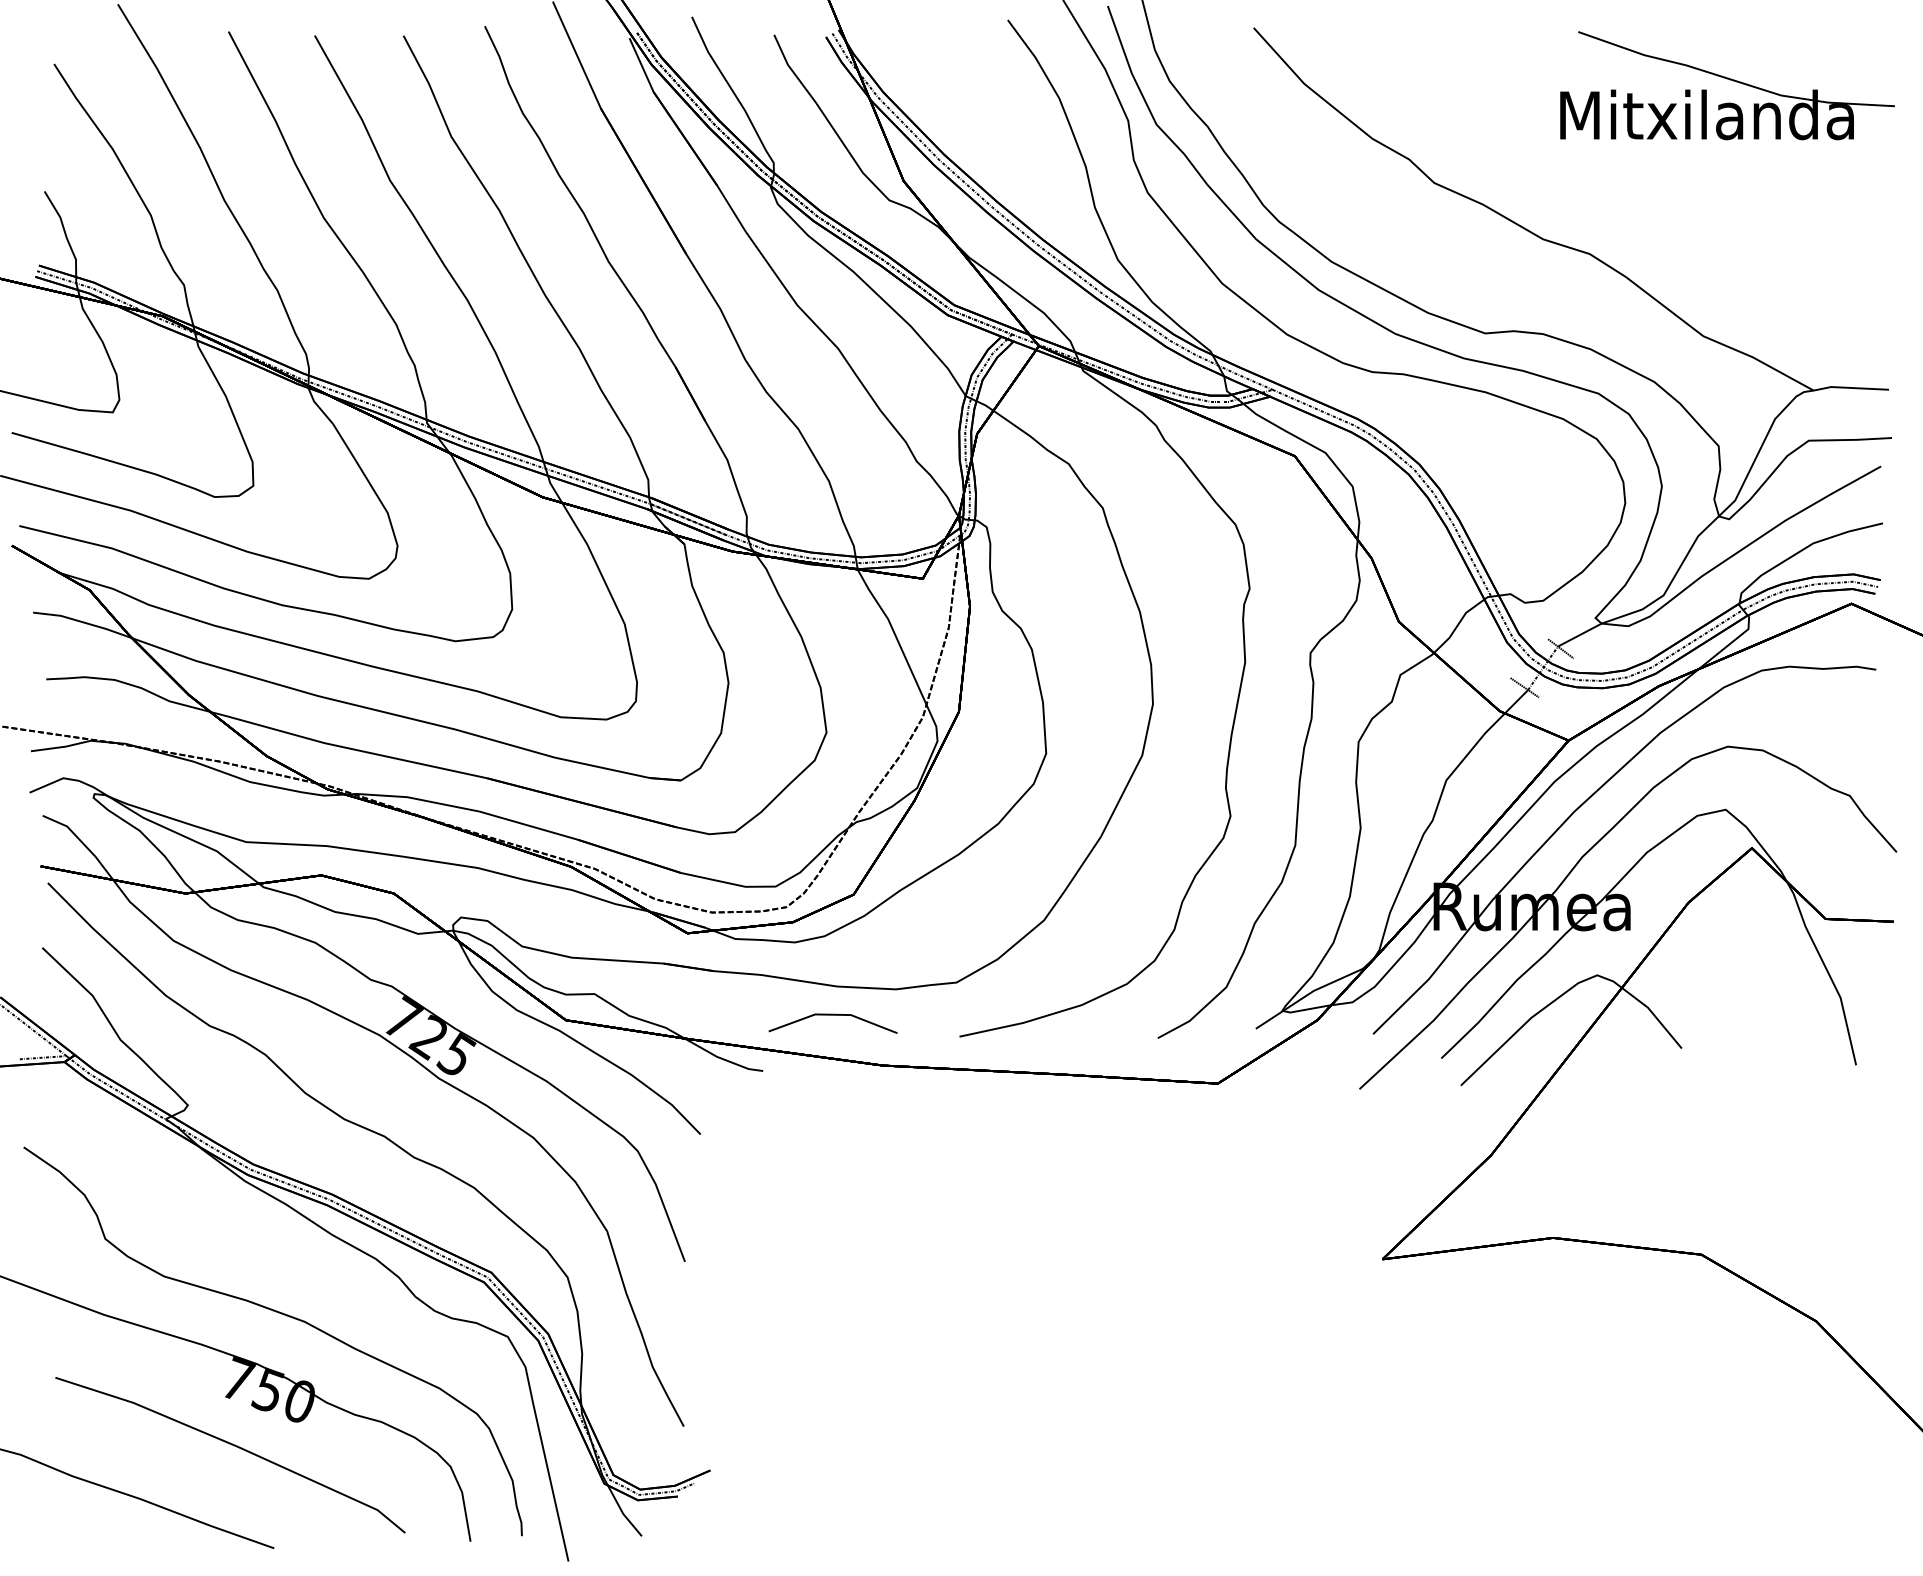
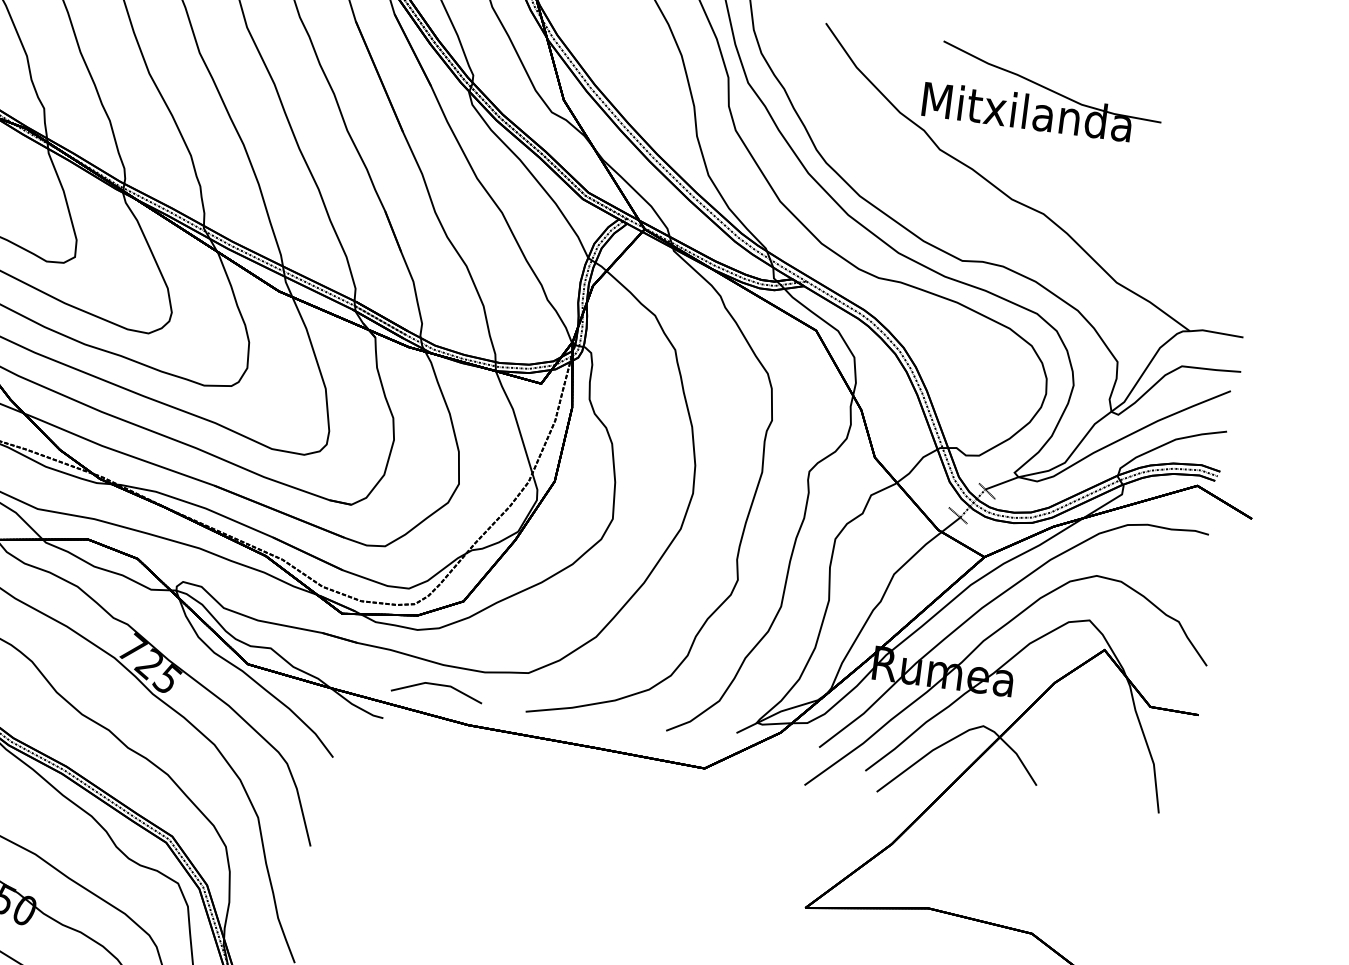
part: (1727, 85) -> (1044, 92), moved

